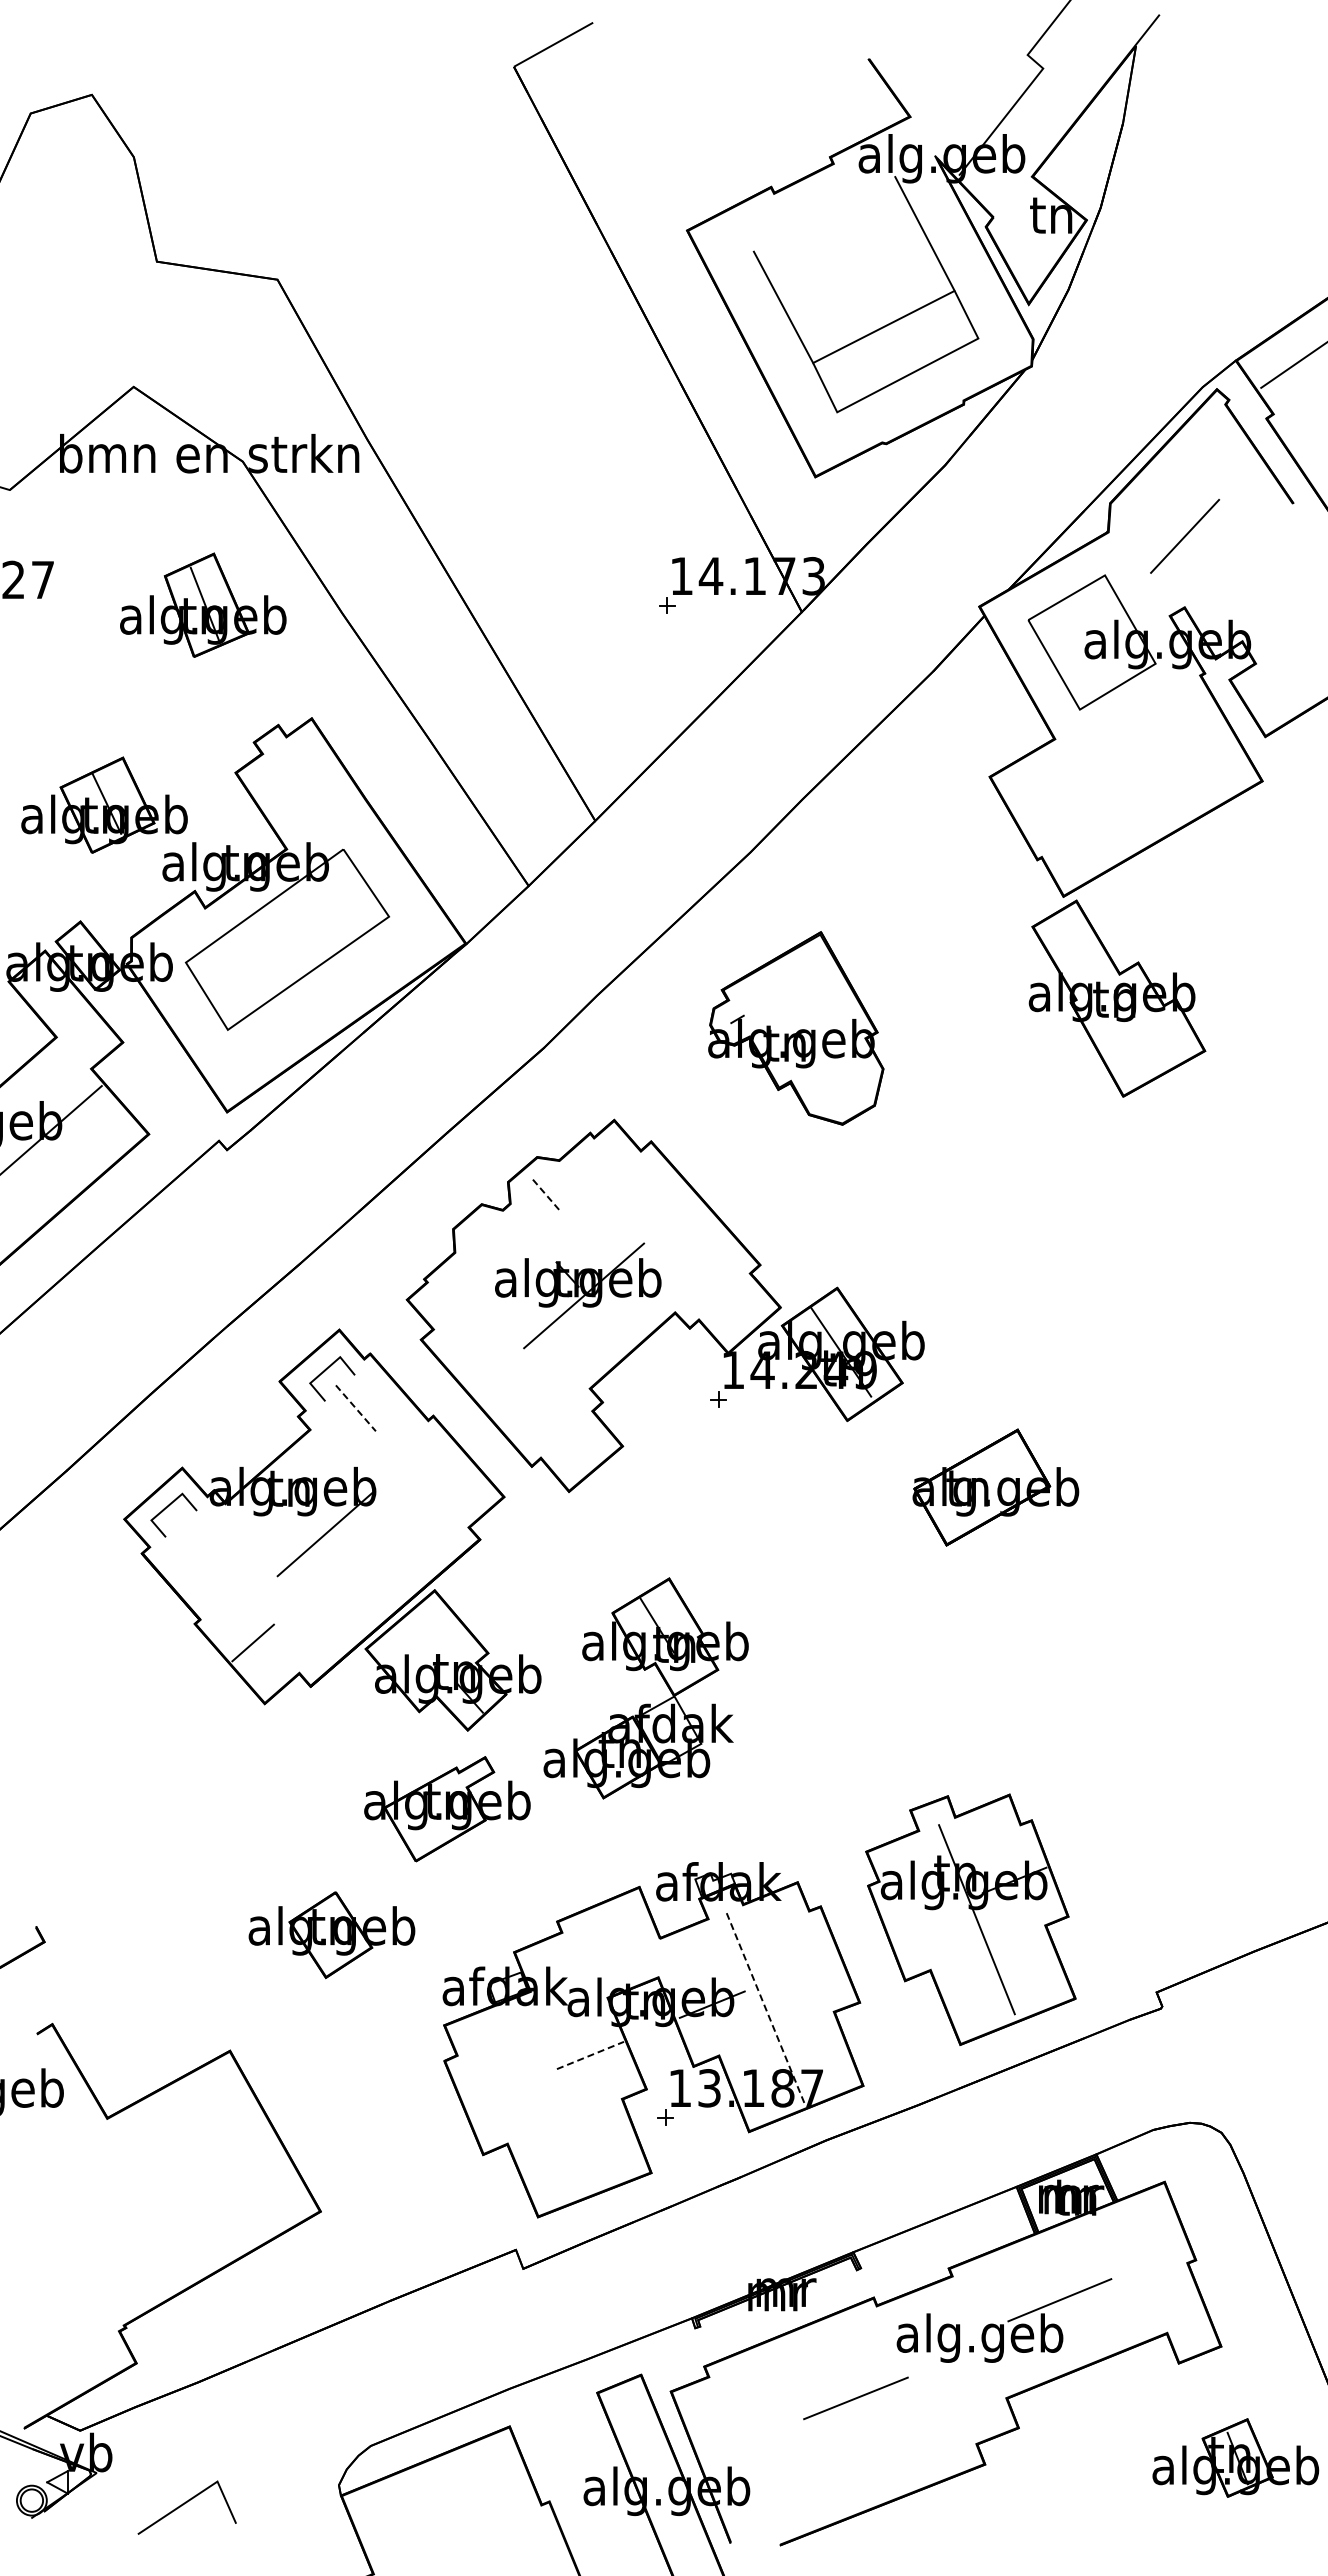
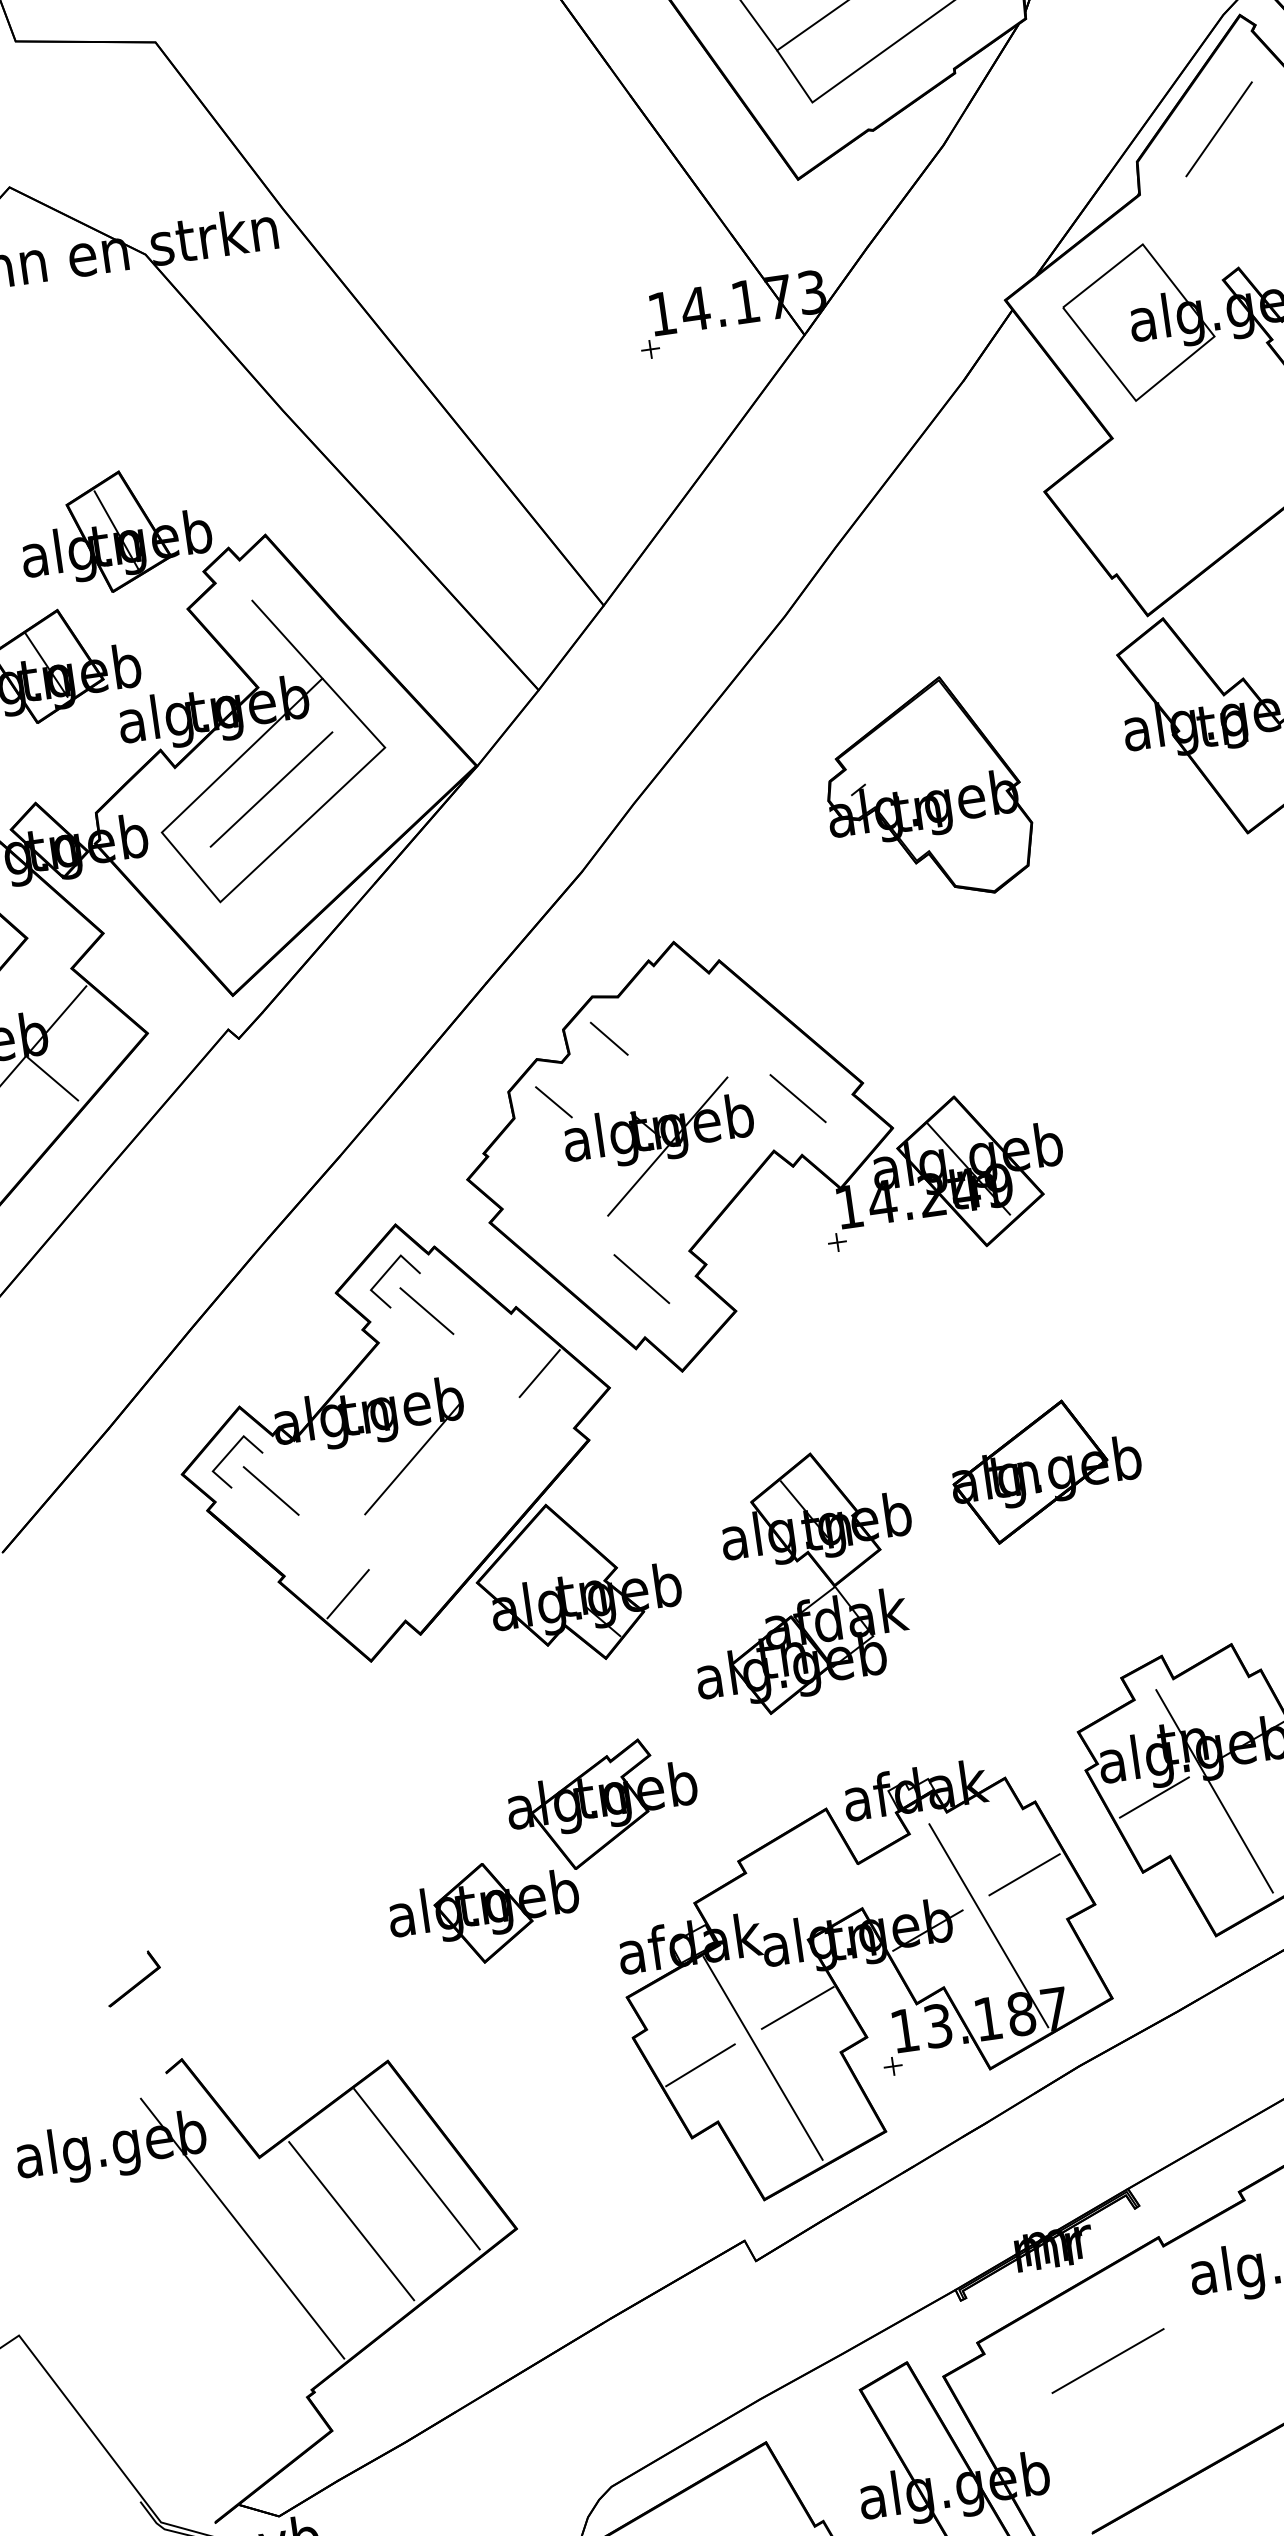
line: (1185, 536) -> (1219, 129), moved
part: (203, 604) -> (114, 530), moved
line: (317, 811) -> (286, 639), added
line: (285, 938) -> (271, 789), added
part: (796, 1028) -> (926, 790), moved
line: (61, 1161) -> (52, 1078), added
line: (547, 1196) -> (610, 1039), dashed -> solid
line: (490, 1243) -> (553, 1102), added
line: (702, 1270) -> (798, 1098), added
line: (545, 1407) -> (642, 1279), added
line: (356, 1408) -> (427, 1311), dashed -> solid
line: (445, 1475) -> (539, 1372), added
part: (995, 1487) -> (1045, 1469), moved
line: (199, 1544) -> (271, 1491), added
part: (447, 1809) -> (603, 1805), moved
line: (924, 1917) -> (1154, 1797), added
line: (802, 1967) -> (1024, 1873), added
line: (765, 2007) -> (988, 1925), dashed -> solid
line: (590, 2055) -> (797, 2007), dashed -> solid
line: (499, 2092) -> (700, 2064), added
line: (554, 2094) -> (763, 2058), added
line: (241, 2147) -> (416, 2168), added
line: (83, 2177) -> (241, 2228), added
line: (178, 2184) -> (350, 2221), added
line: (855, 2398) -> (1107, 2361), moved

